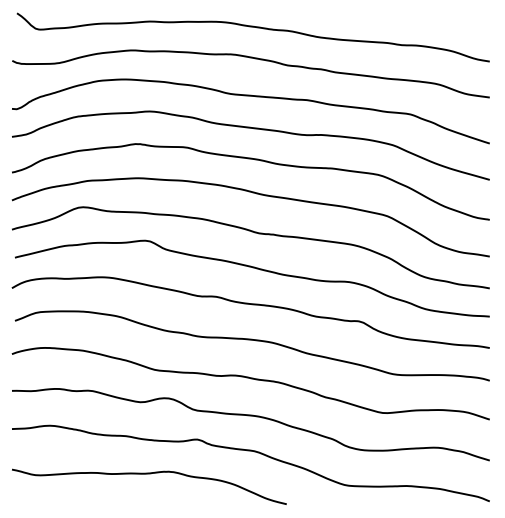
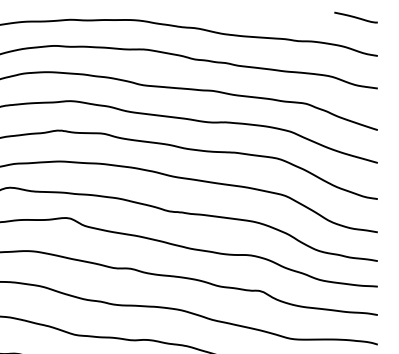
line: (465, 18) -> (355, 17), added

